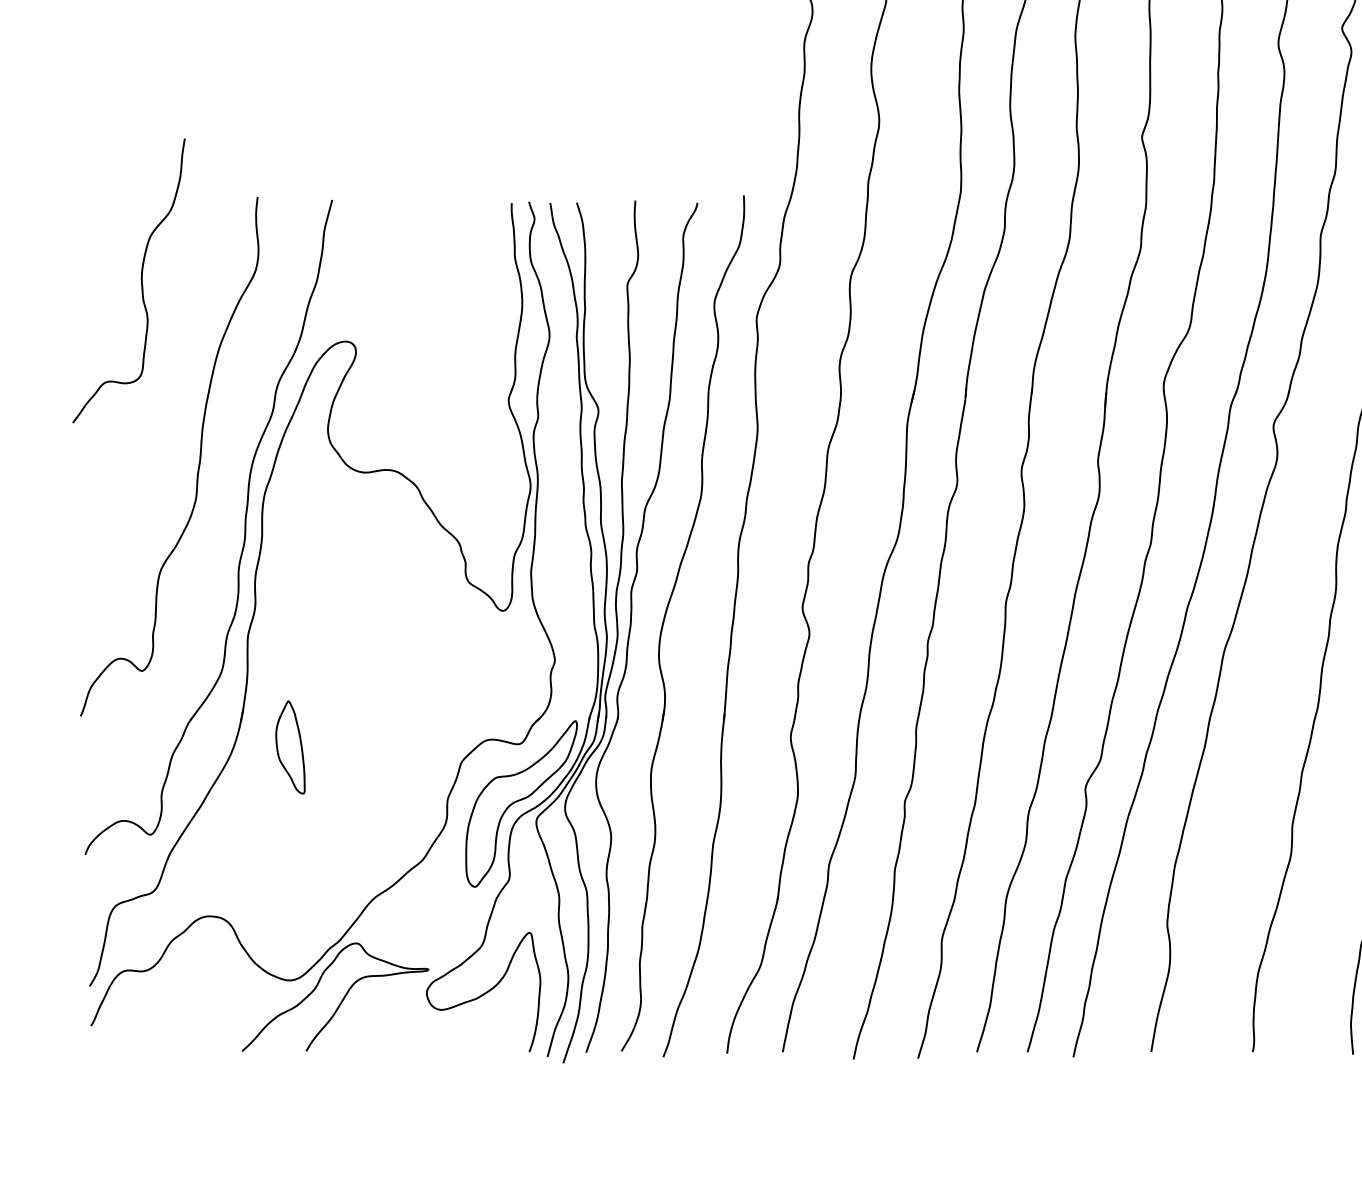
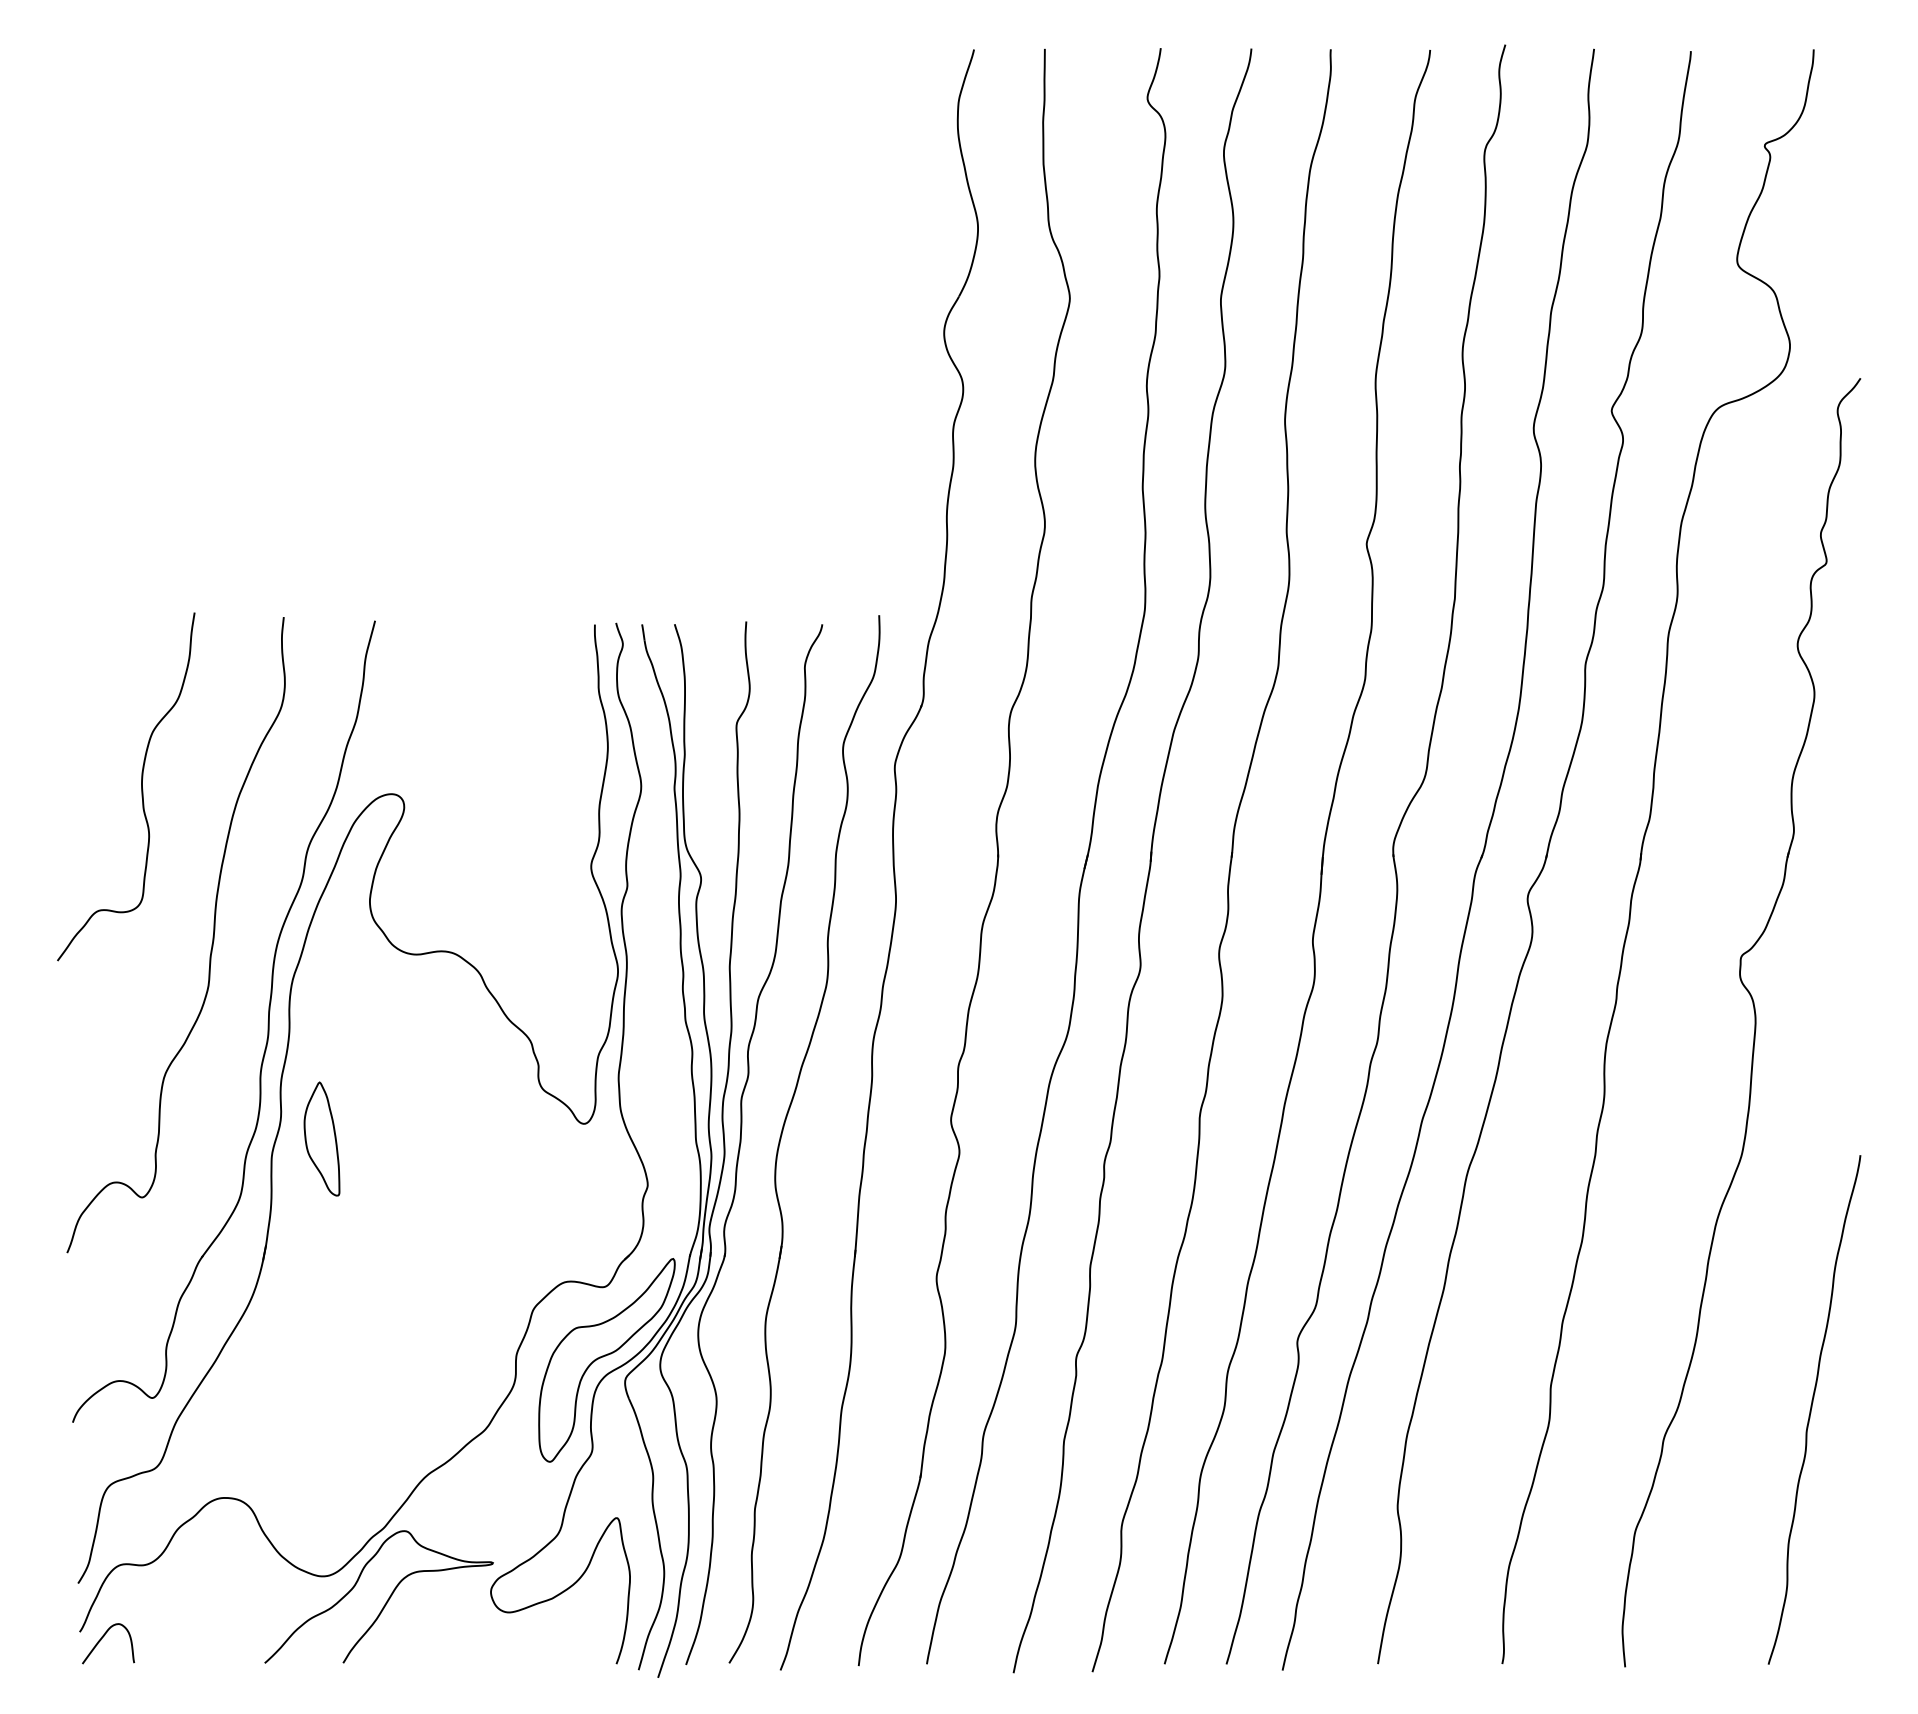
curve: (141, 280) -> (141, 786), moved
part: (290, 746) -> (321, 1138), moved
curve: (108, 1032) -> (101, 1640), added

